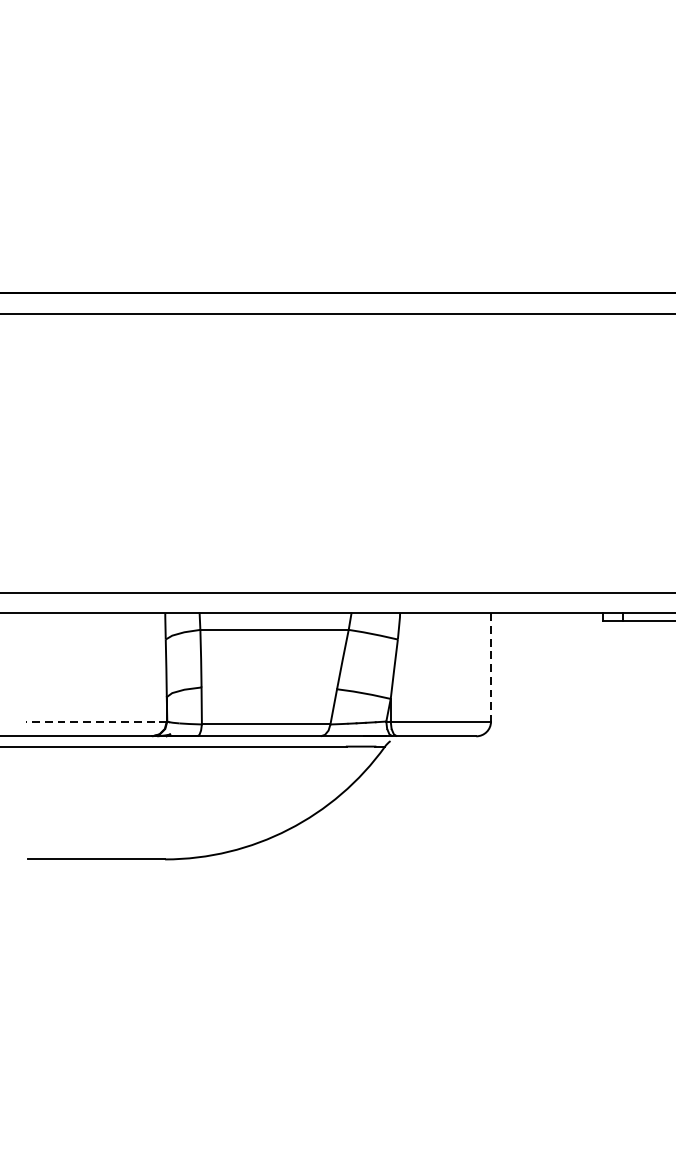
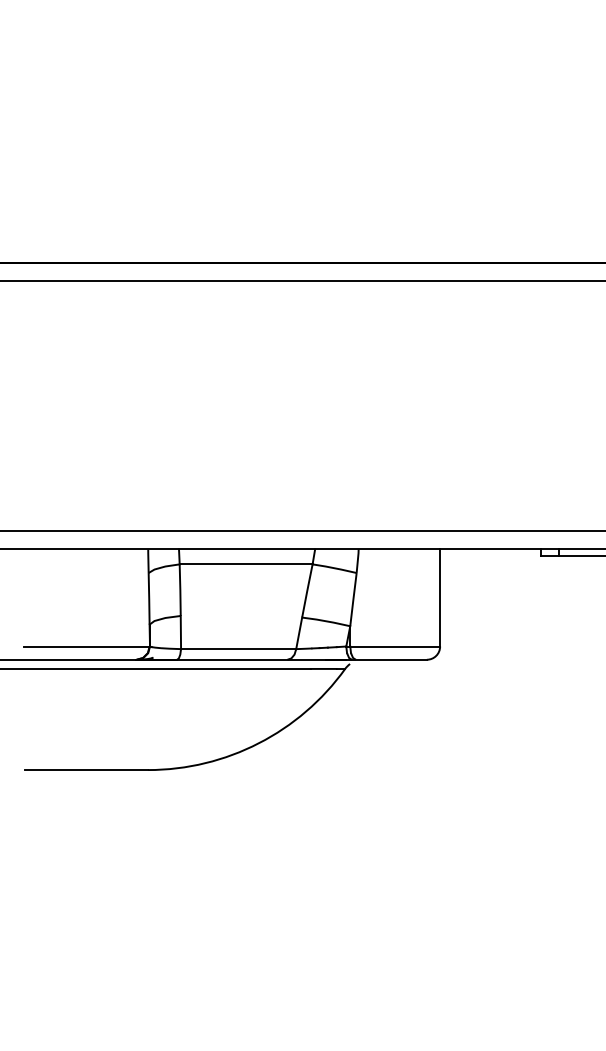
line: (491, 667) -> (440, 598), dashed -> solid
line: (96, 721) -> (86, 646), dashed -> solid

